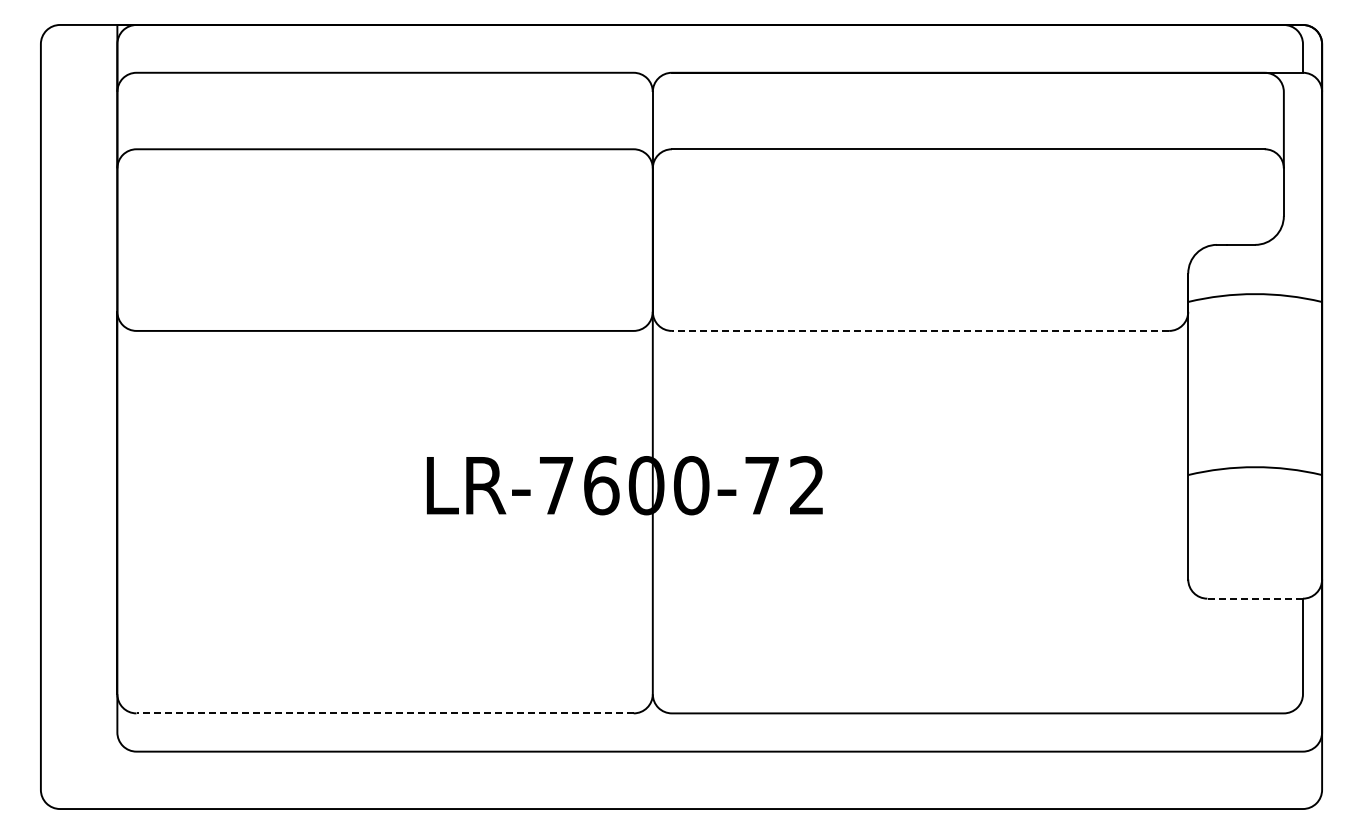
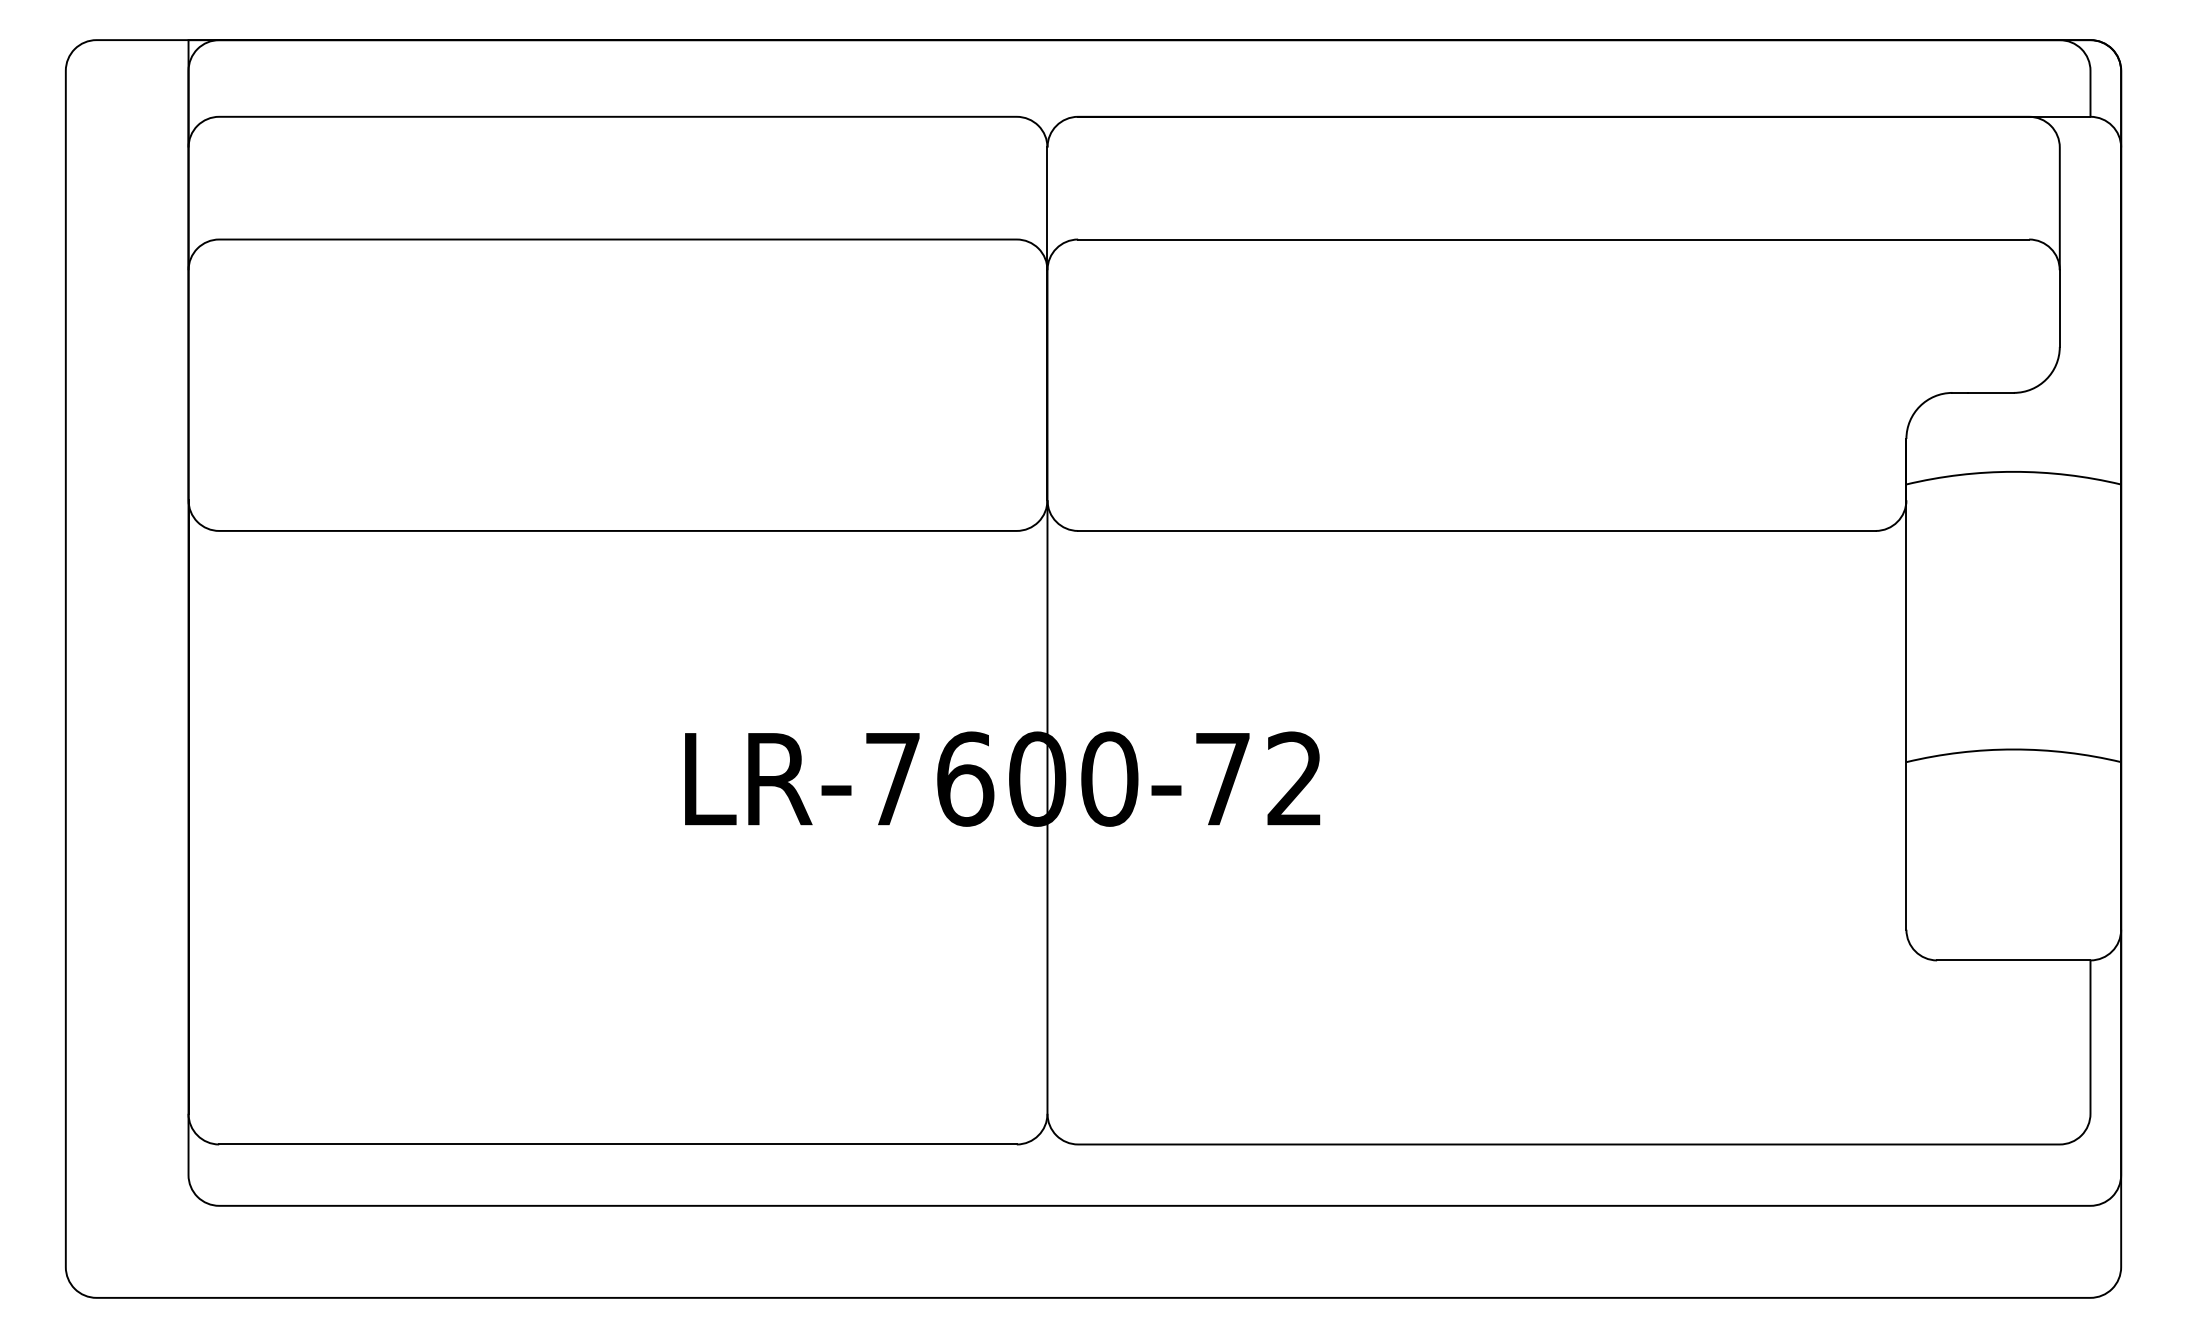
line: (920, 330) -> (1476, 530), dashed -> solid
line: (1255, 598) -> (2014, 960), dashed -> solid
line: (385, 713) -> (618, 1144), dashed -> solid

